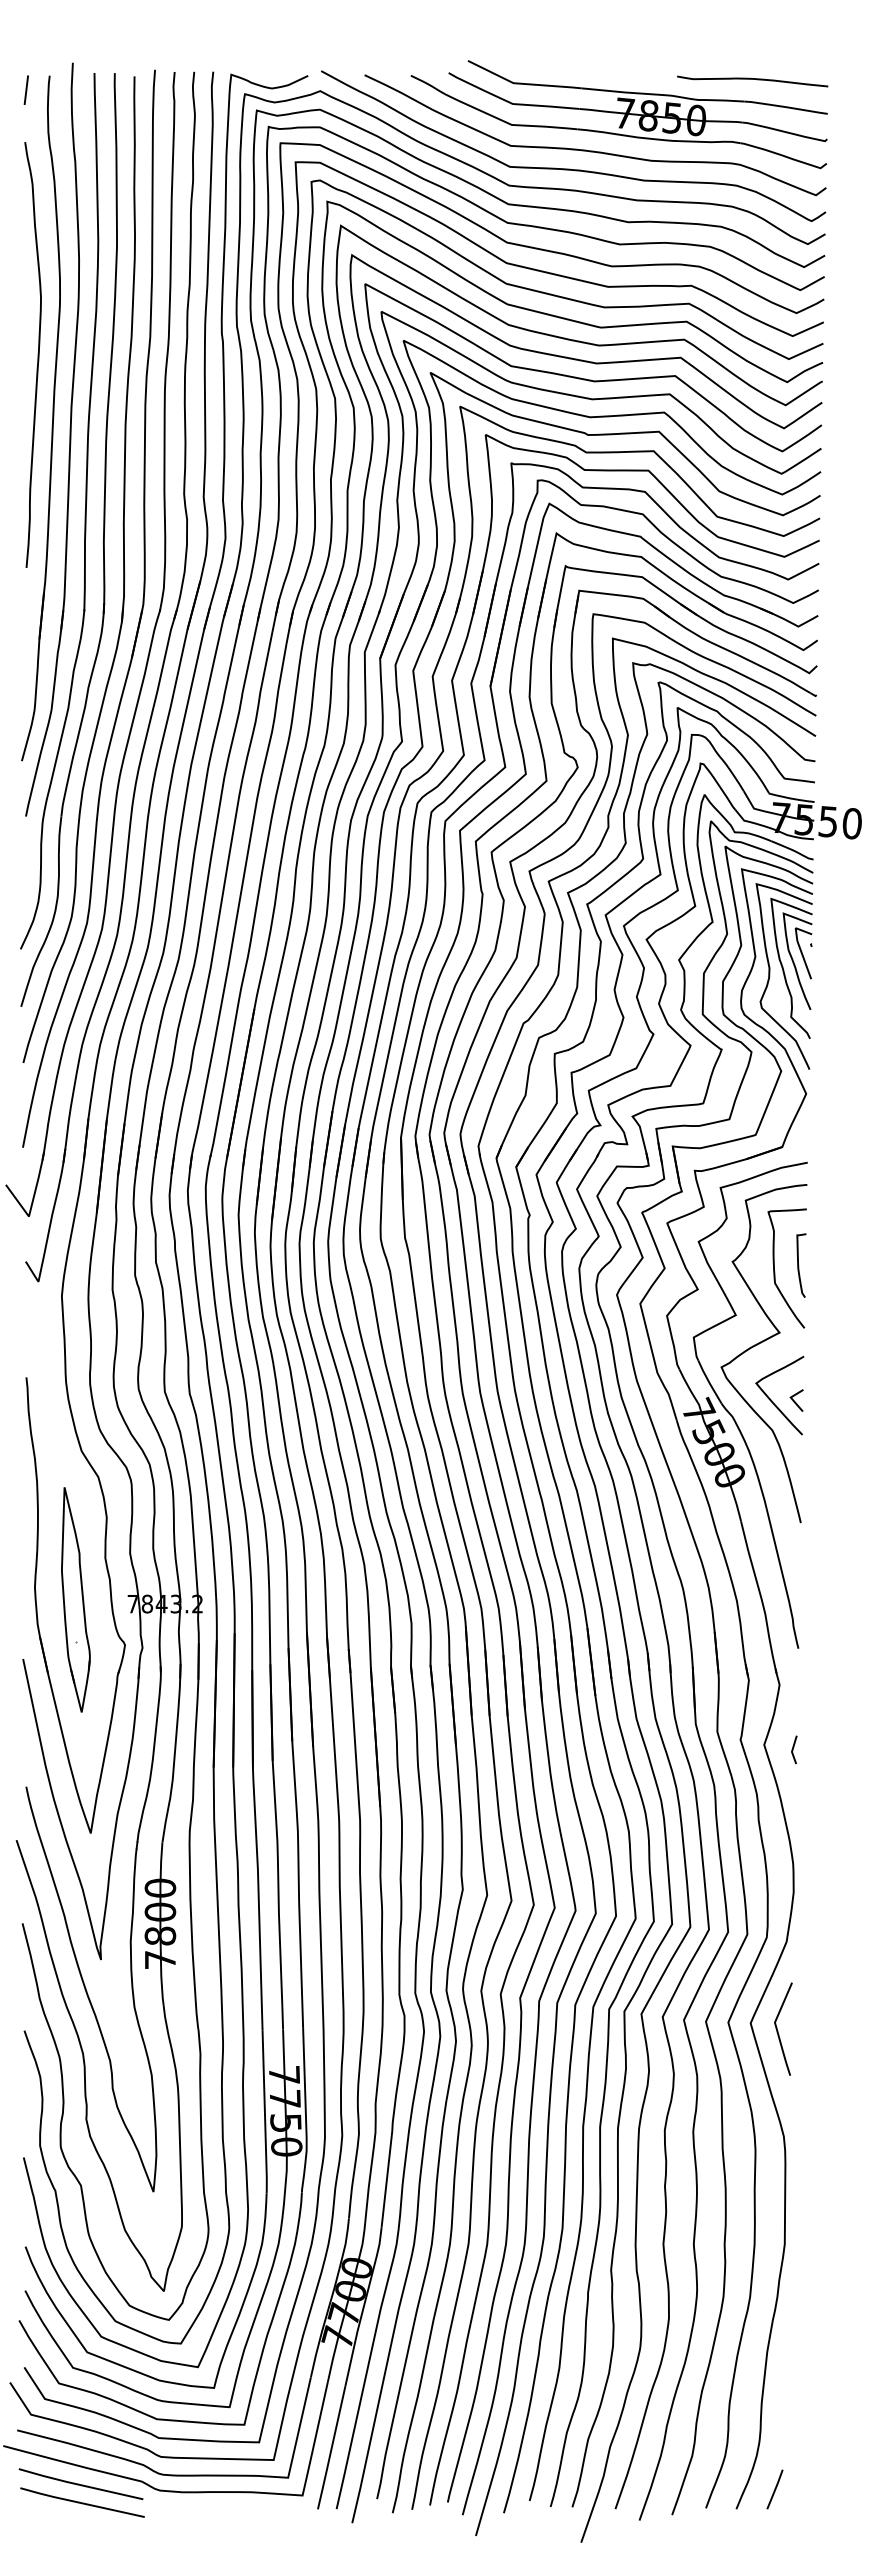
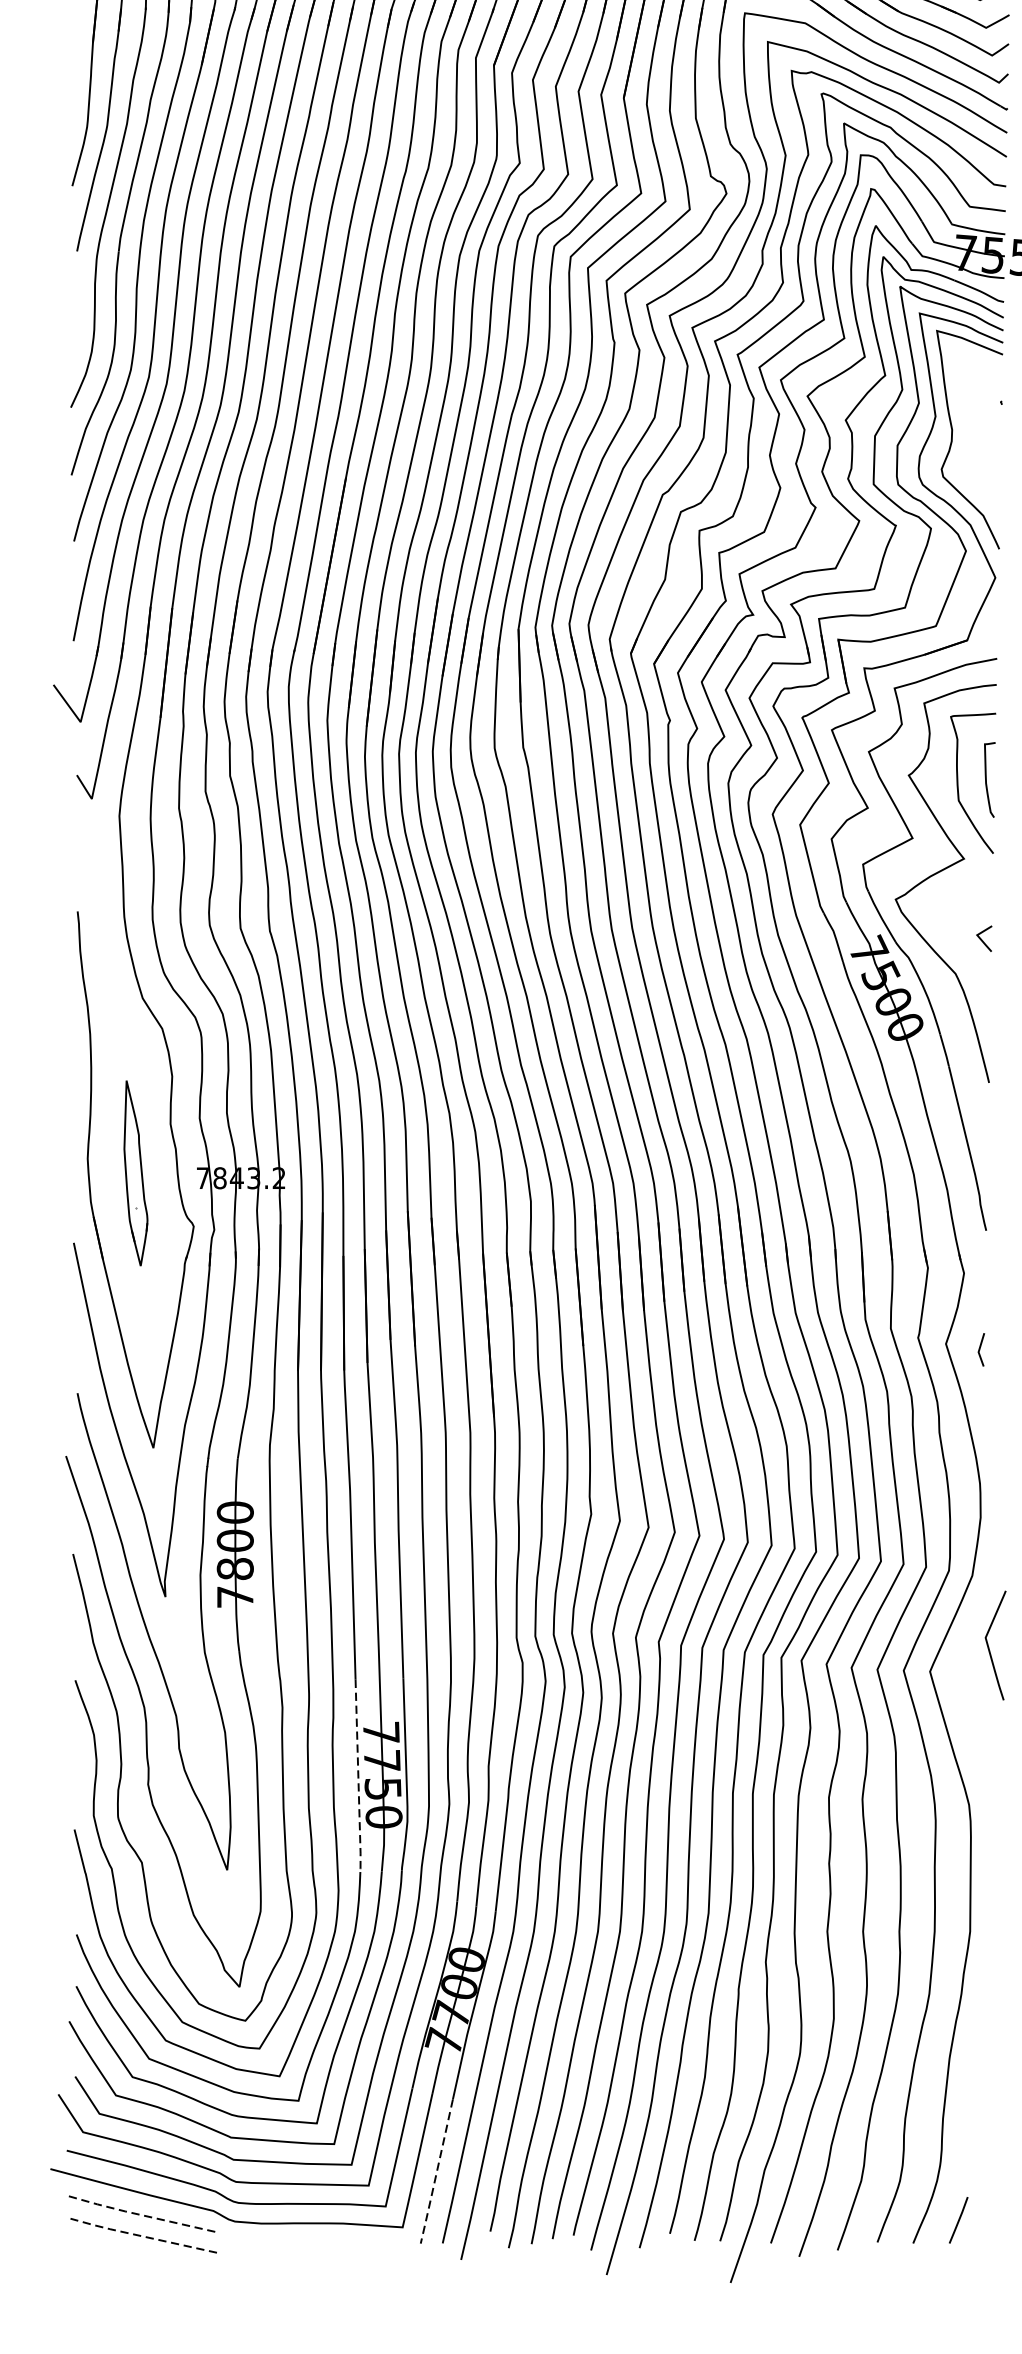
part: (791, 967) -> (978, 429), removed
curve: (773, 1401) -> (956, 939), removed
part: (75, 1599) -> (135, 1172), size x0.7
curve: (778, 2030) -> (989, 1647), moved
line: (264, 2113) -> (357, 1777), solid -> dashed
line: (331, 2450) -> (436, 2174), solid -> dashed
line: (79, 2484) -> (140, 2214), solid -> dashed
line: (81, 2503) -> (142, 2236), solid -> dashed

